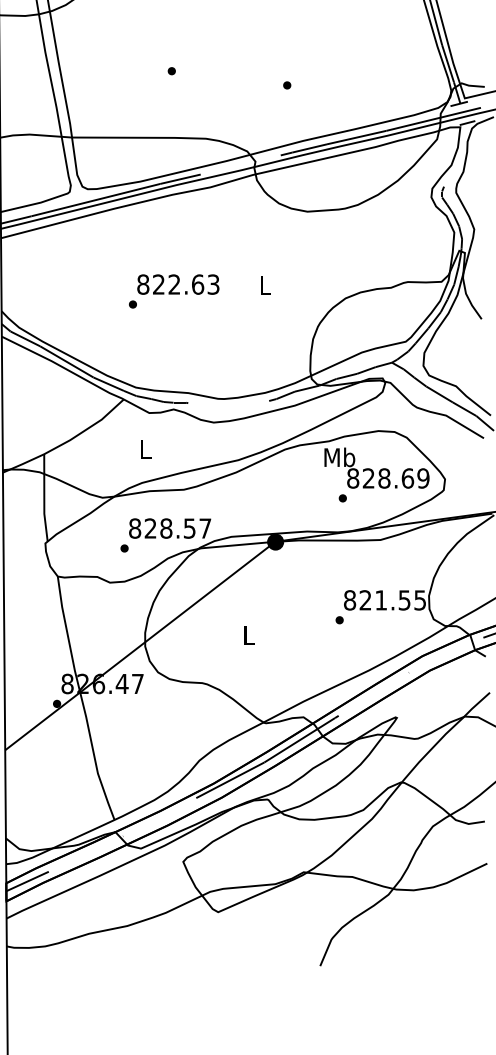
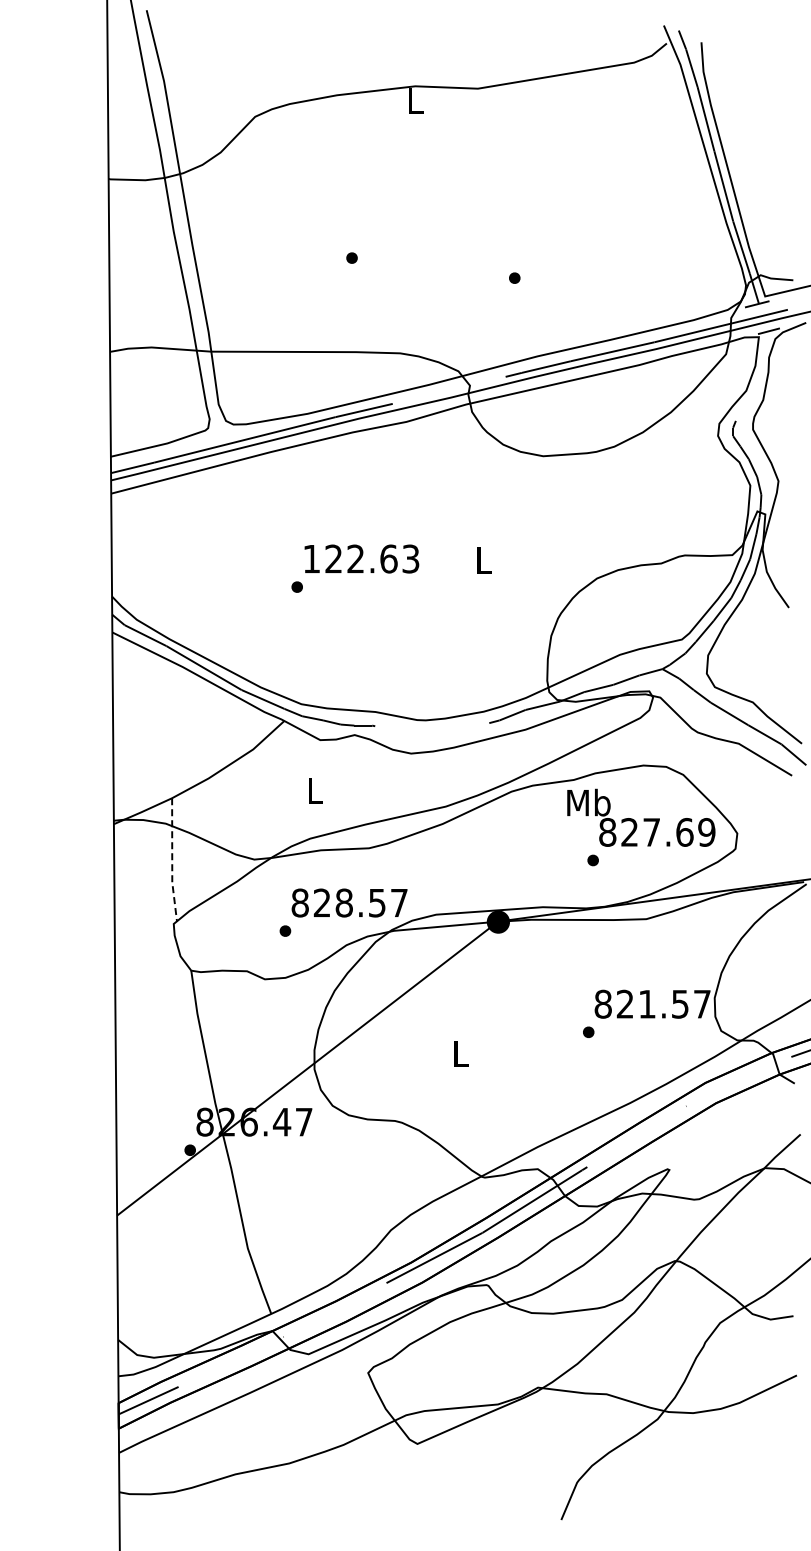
text: (143, 284) -> (311, 558), 822.63 -> 122.63
text: (384, 478) -> (651, 832), 828.69 -> 827.69
line: (44, 498) -> (172, 860), solid -> dashed
text: (420, 600) -> (702, 1004), 821.55 -> 821.57

